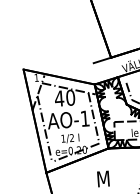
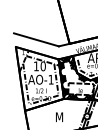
line: (56, 54) -> (36, 39), added
text: (59, 98) -> (36, 66), 40 -> 10

